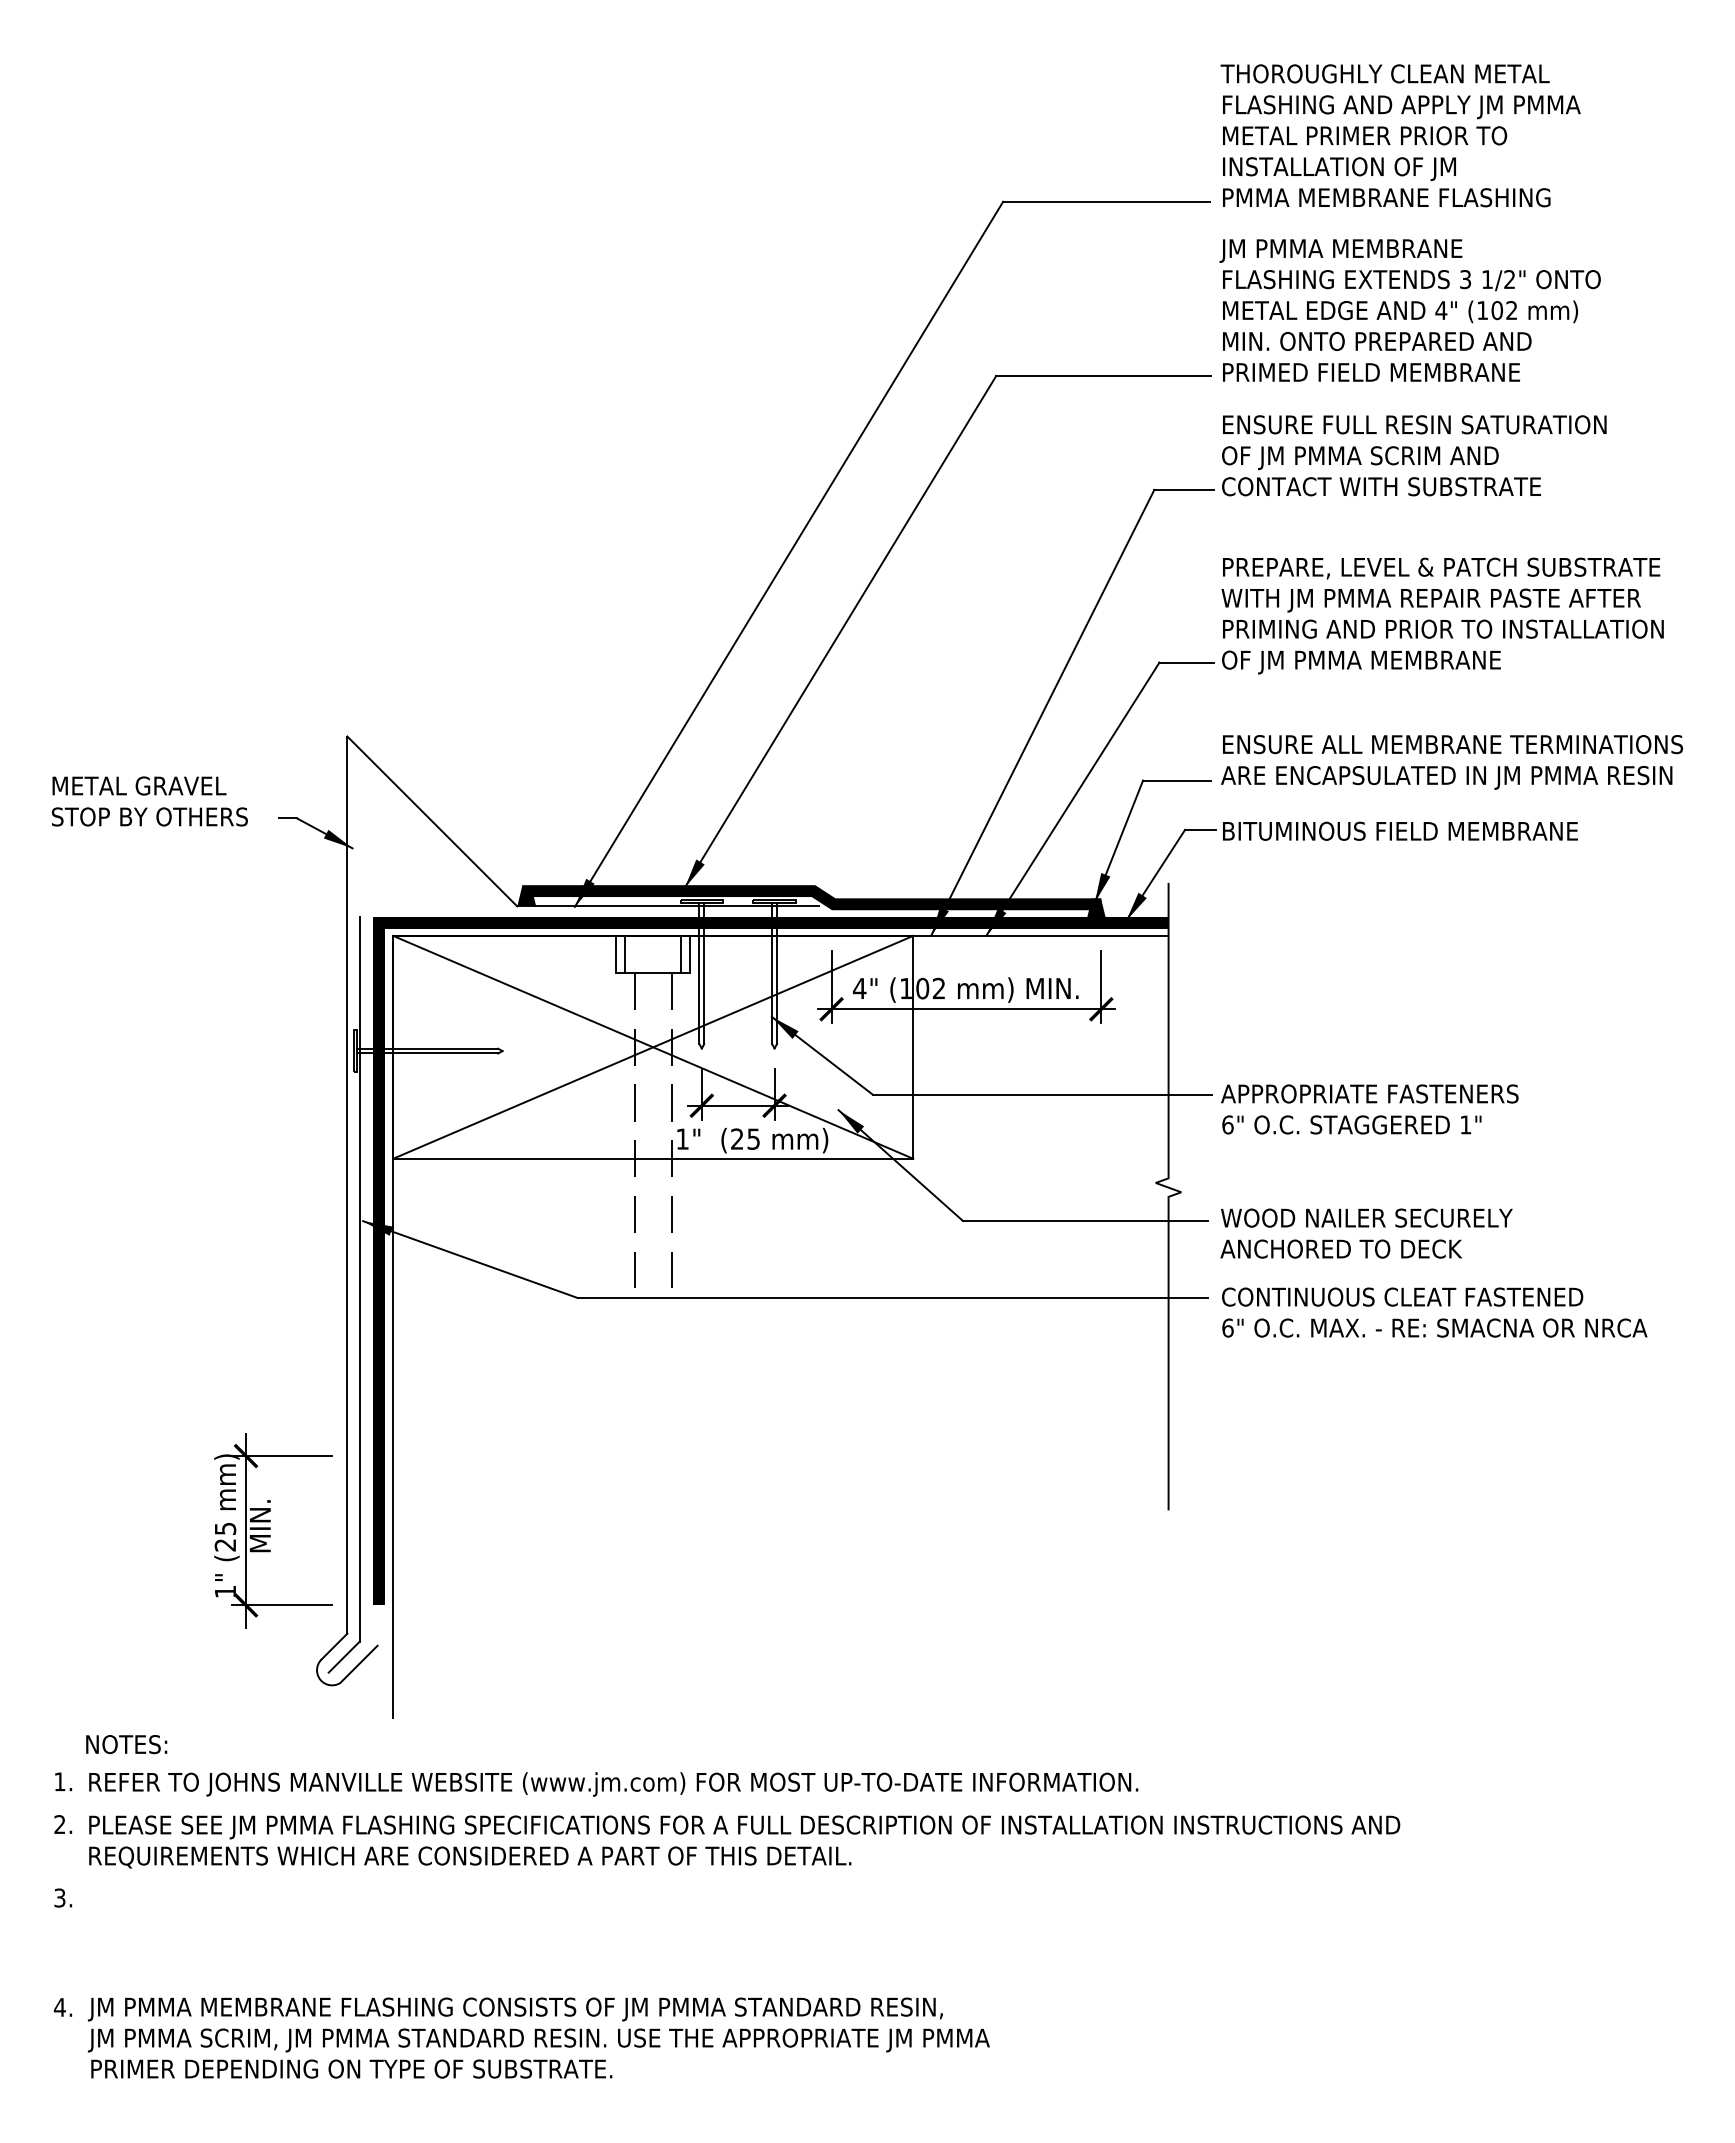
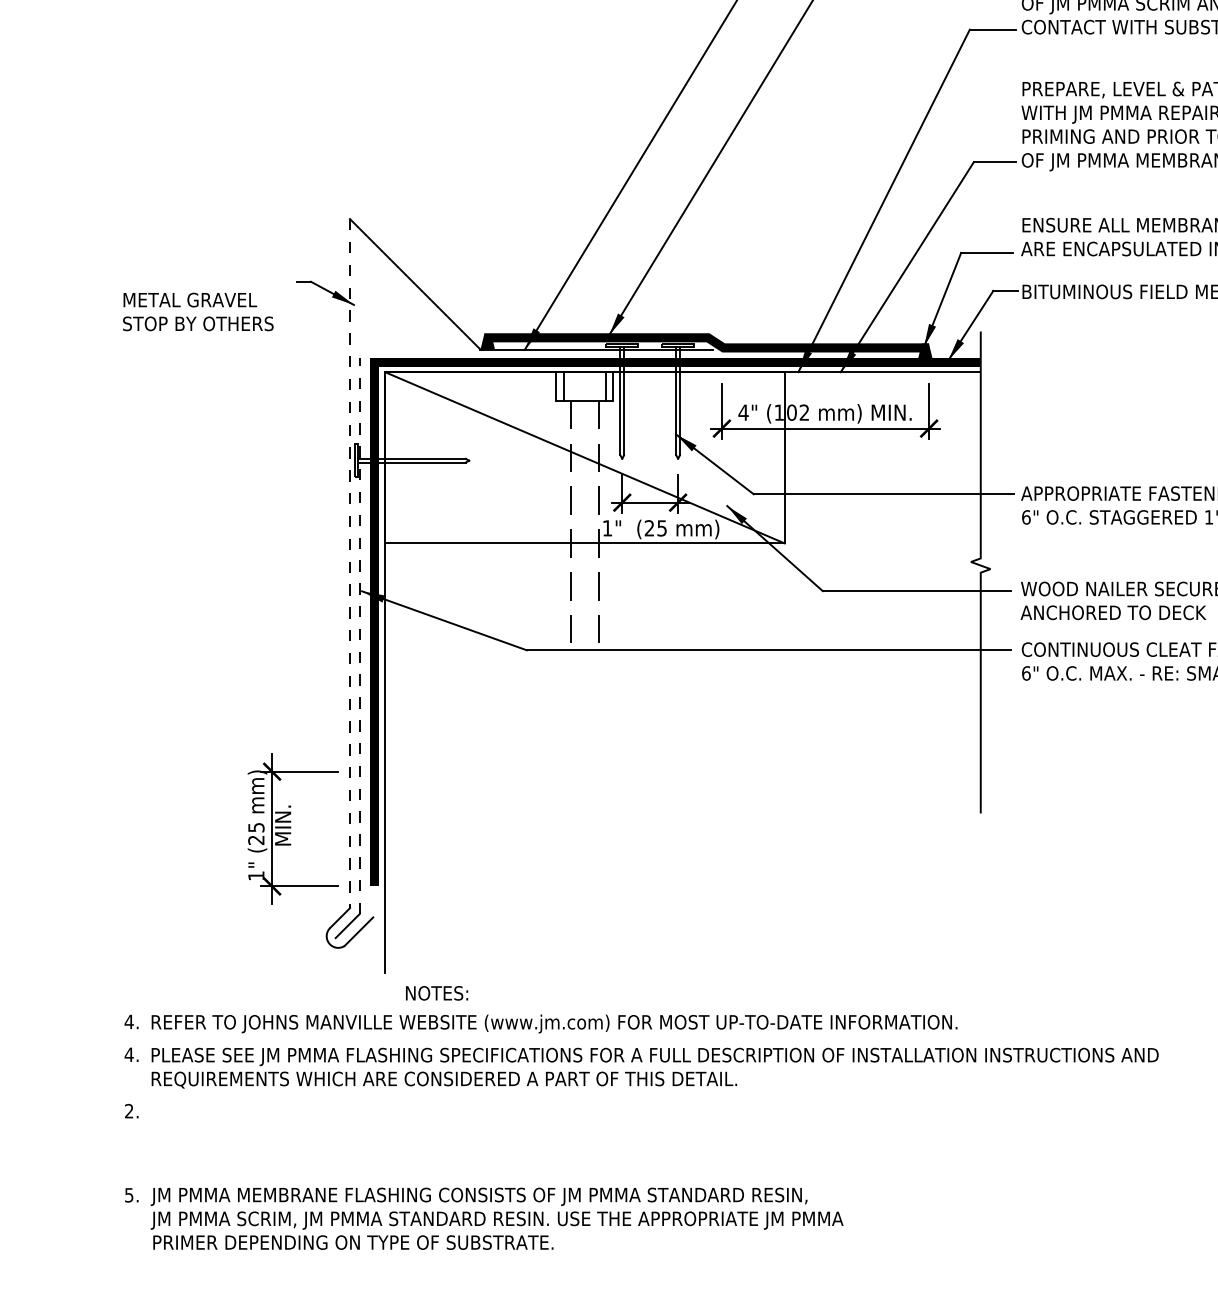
text: (149, 801) -> (198, 311), moved
line: (653, 1046) -> (585, 457), removed
line: (347, 1185) -> (350, 563), solid -> dashed
line: (359, 1278) -> (359, 635), solid -> dashed
text: (126, 1744) -> (436, 993), moved
text: (59, 1781) -> (128, 1021), 1. -> 4.
text: (59, 1824) -> (128, 1054), 2. -> 4.
text: (59, 1897) -> (128, 1110), 3. -> 2.
text: (59, 2007) -> (128, 1195), 4. -> 5.

